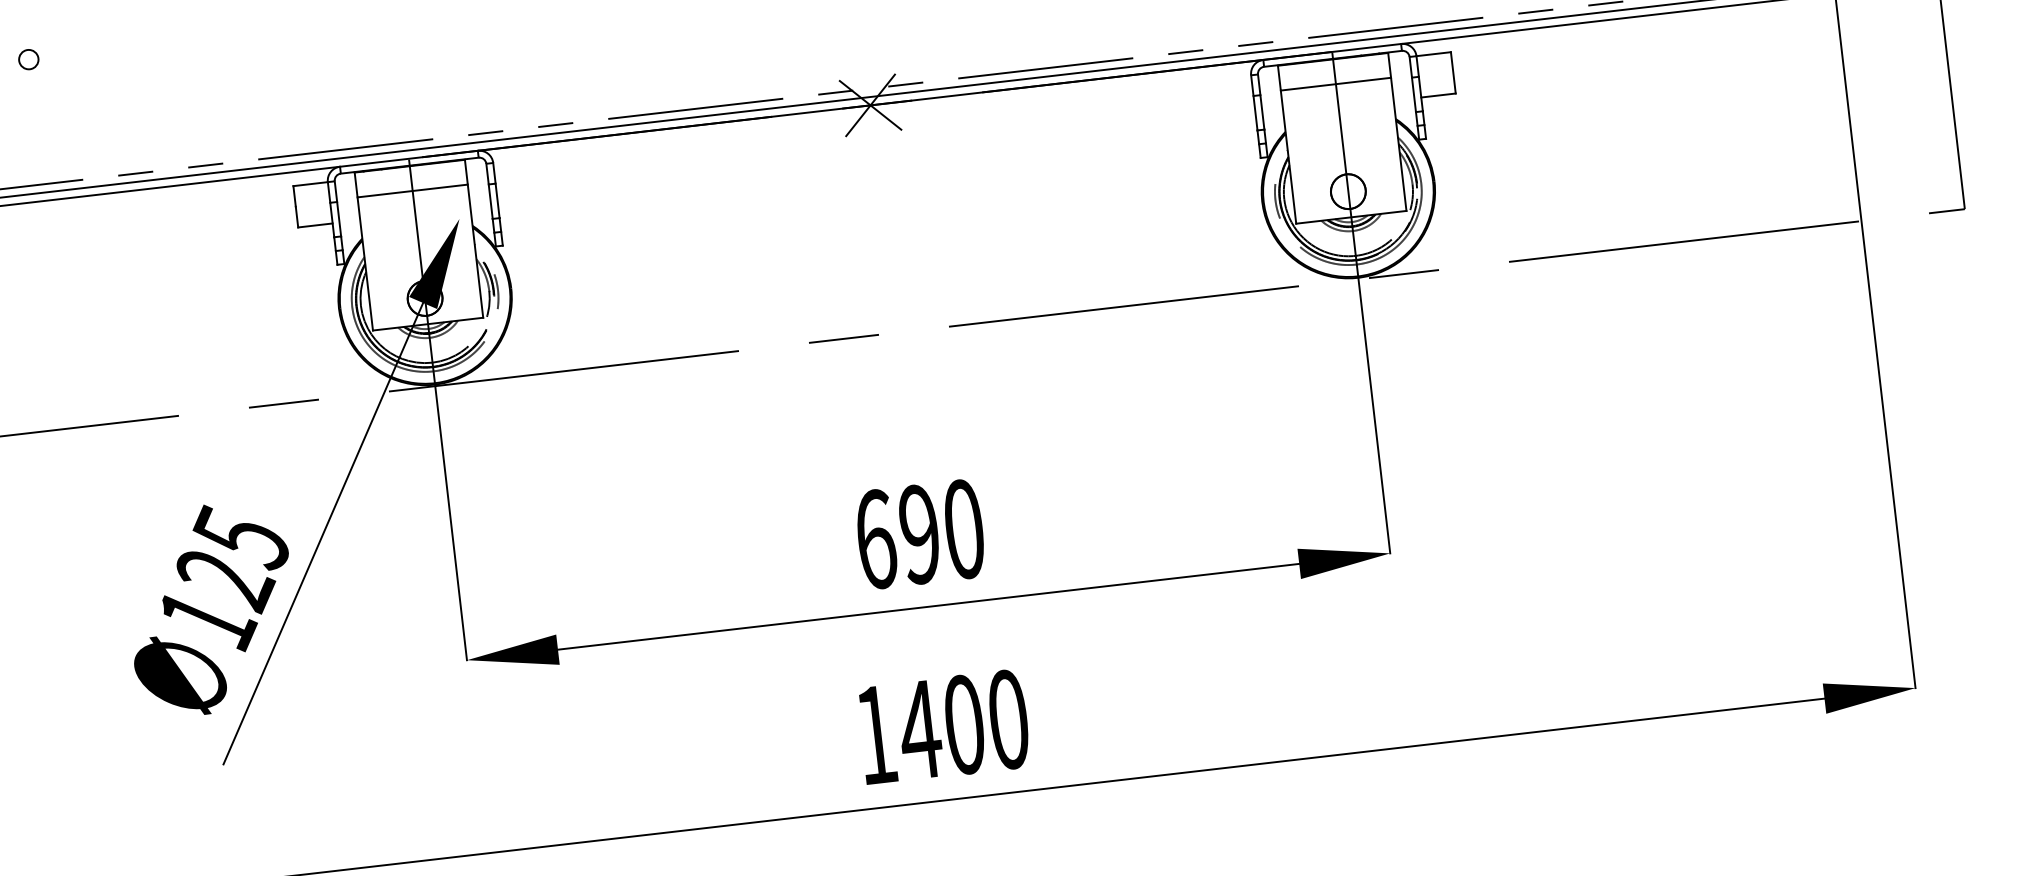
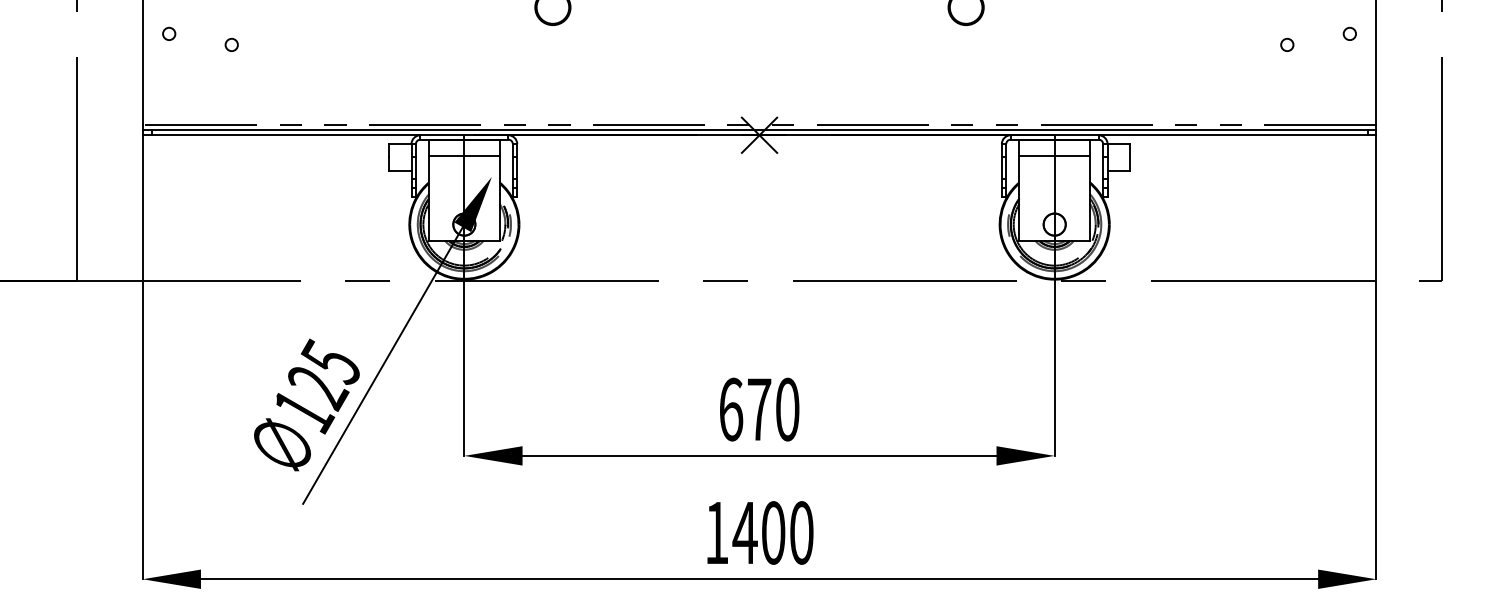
text: (920, 534) -> (759, 409), 690 -> 670

